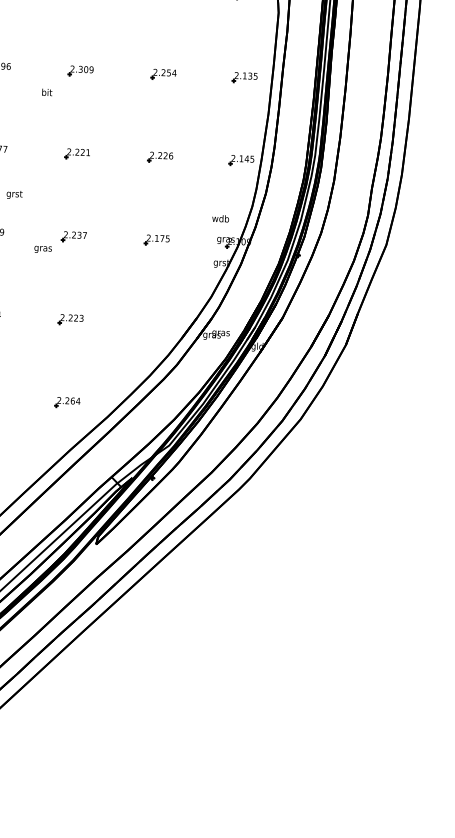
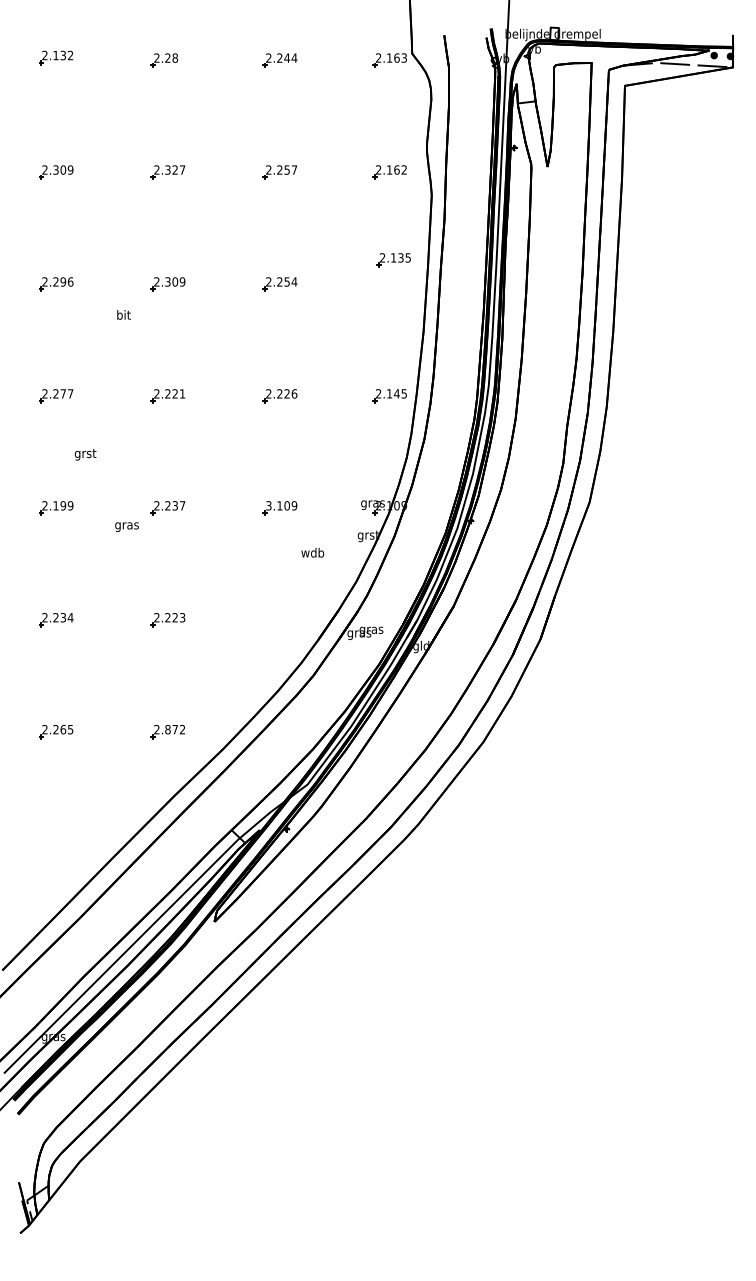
part: (244, 77) -> (393, 260), moved
text: (220, 218) -> (312, 552), moved
text: (158, 238) -> (281, 505), 2.175 -> 3.109
text: (73, 400) -> (175, 729), 2.264 -> 2.872

